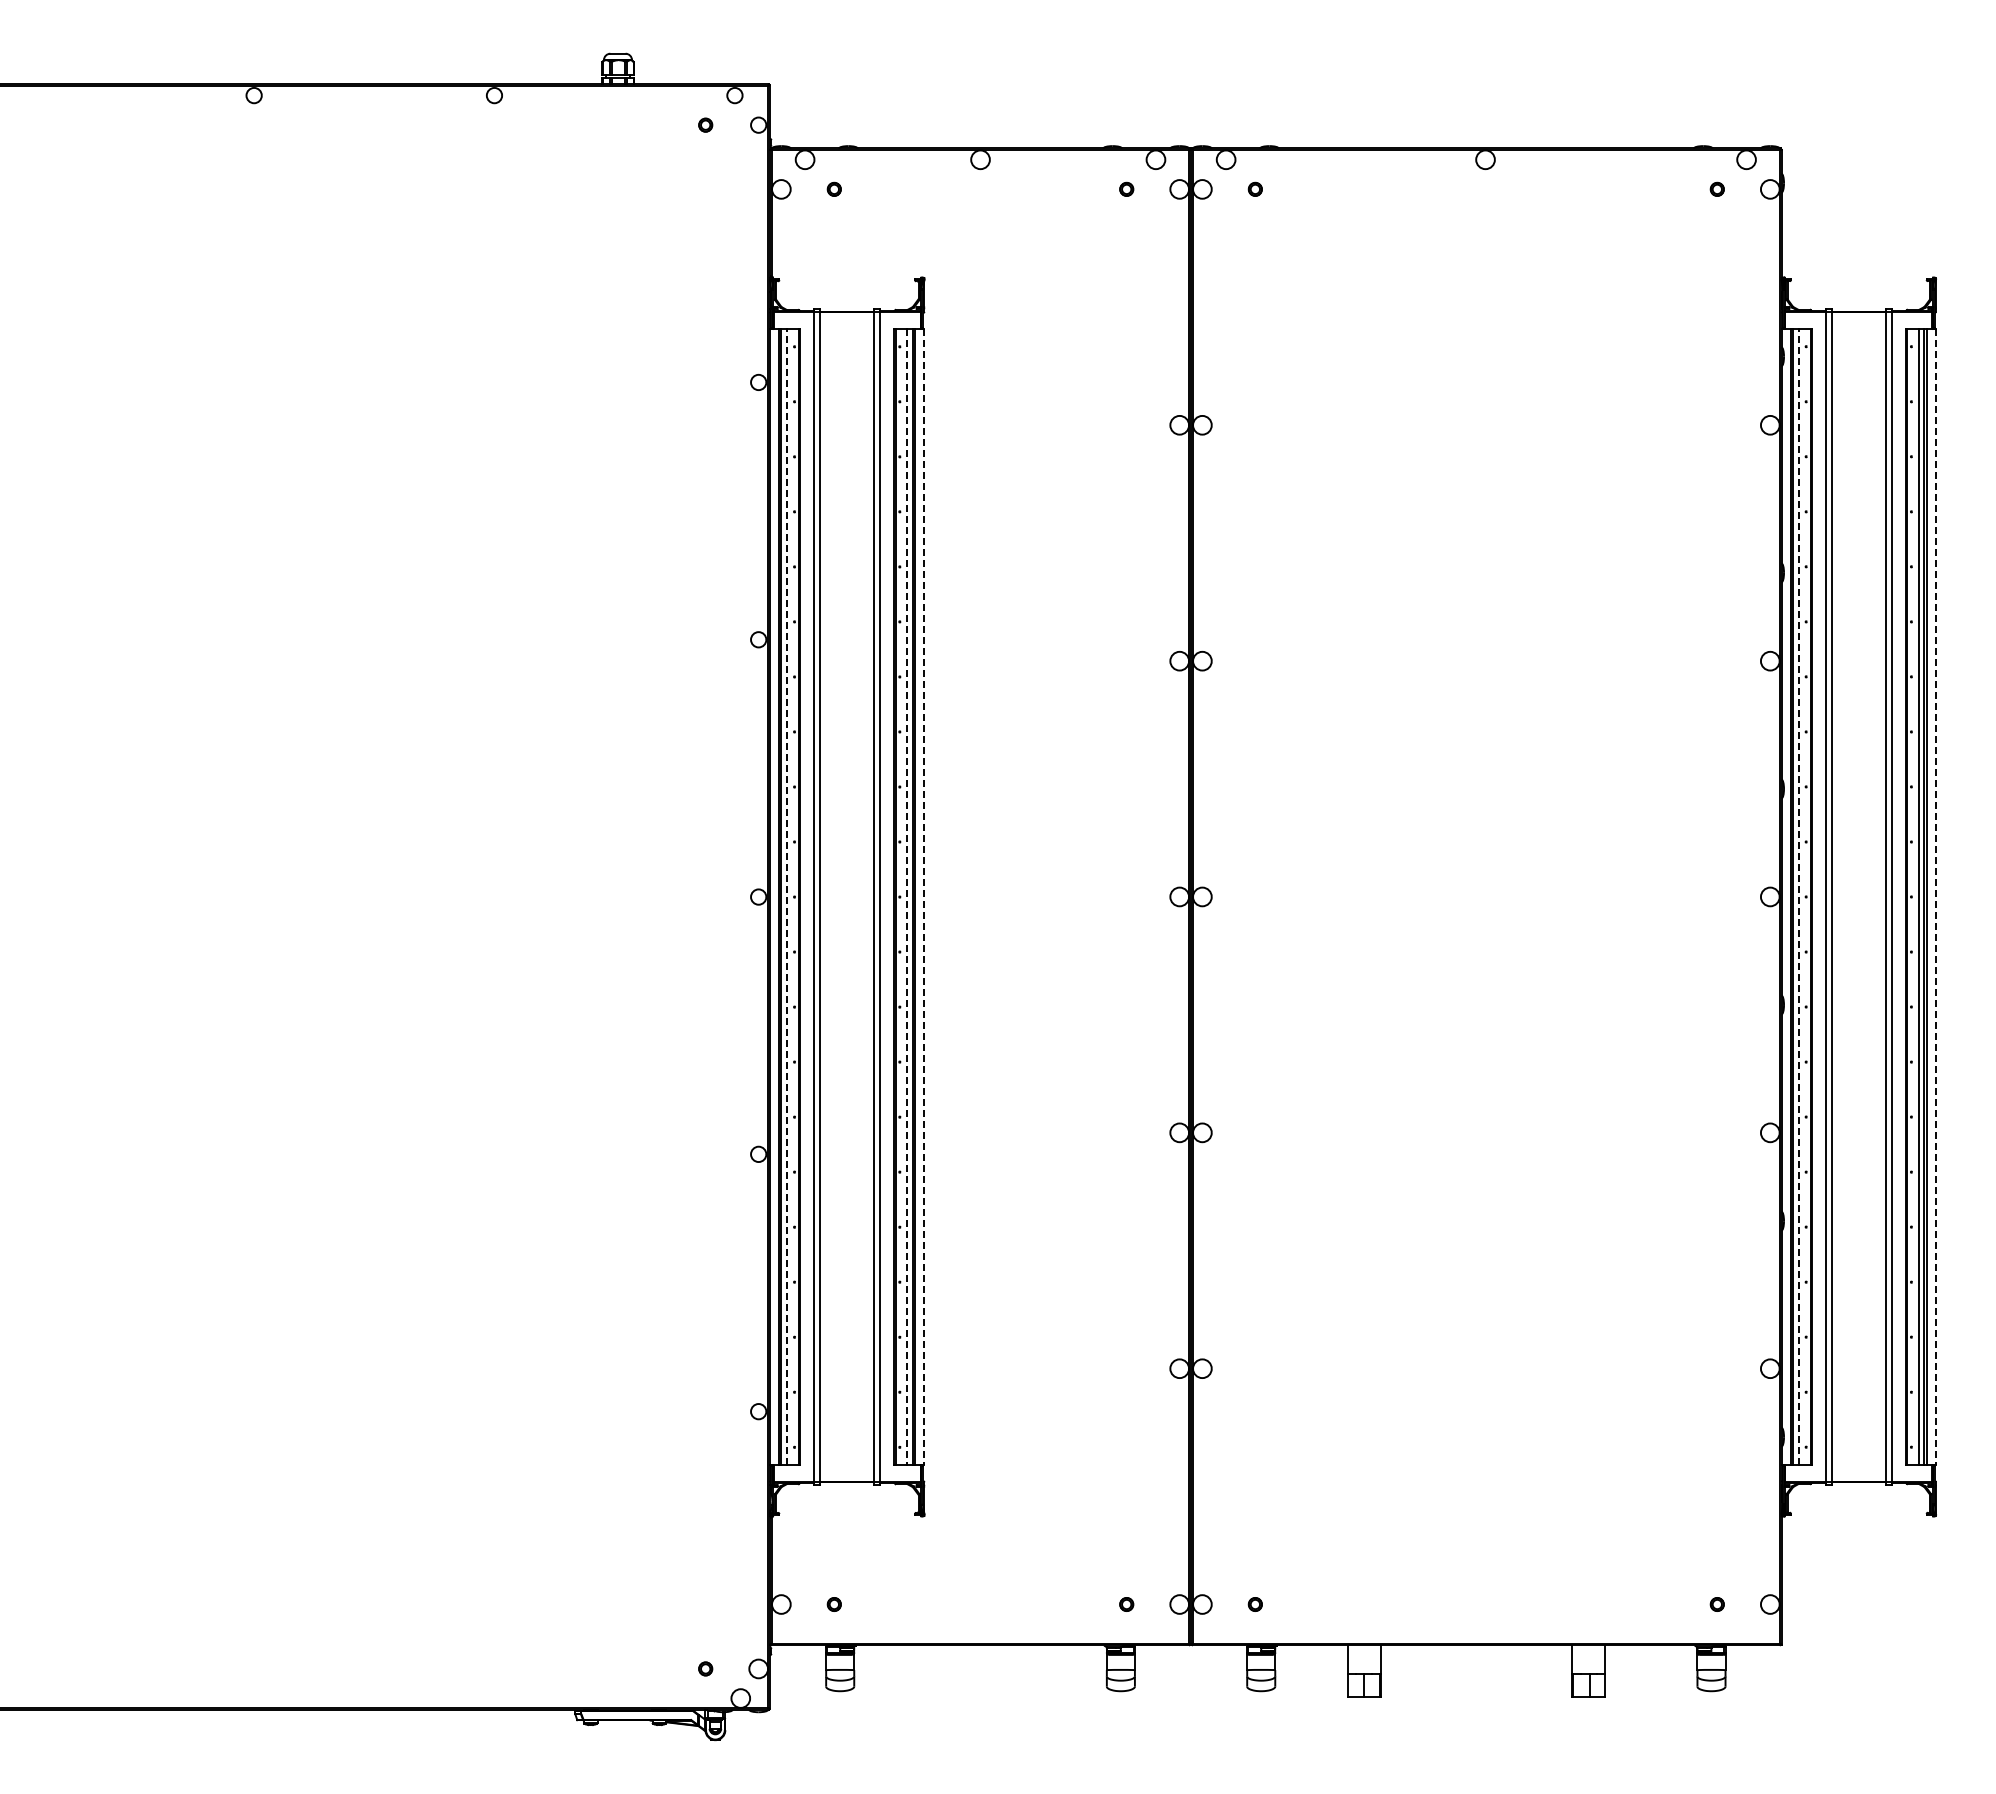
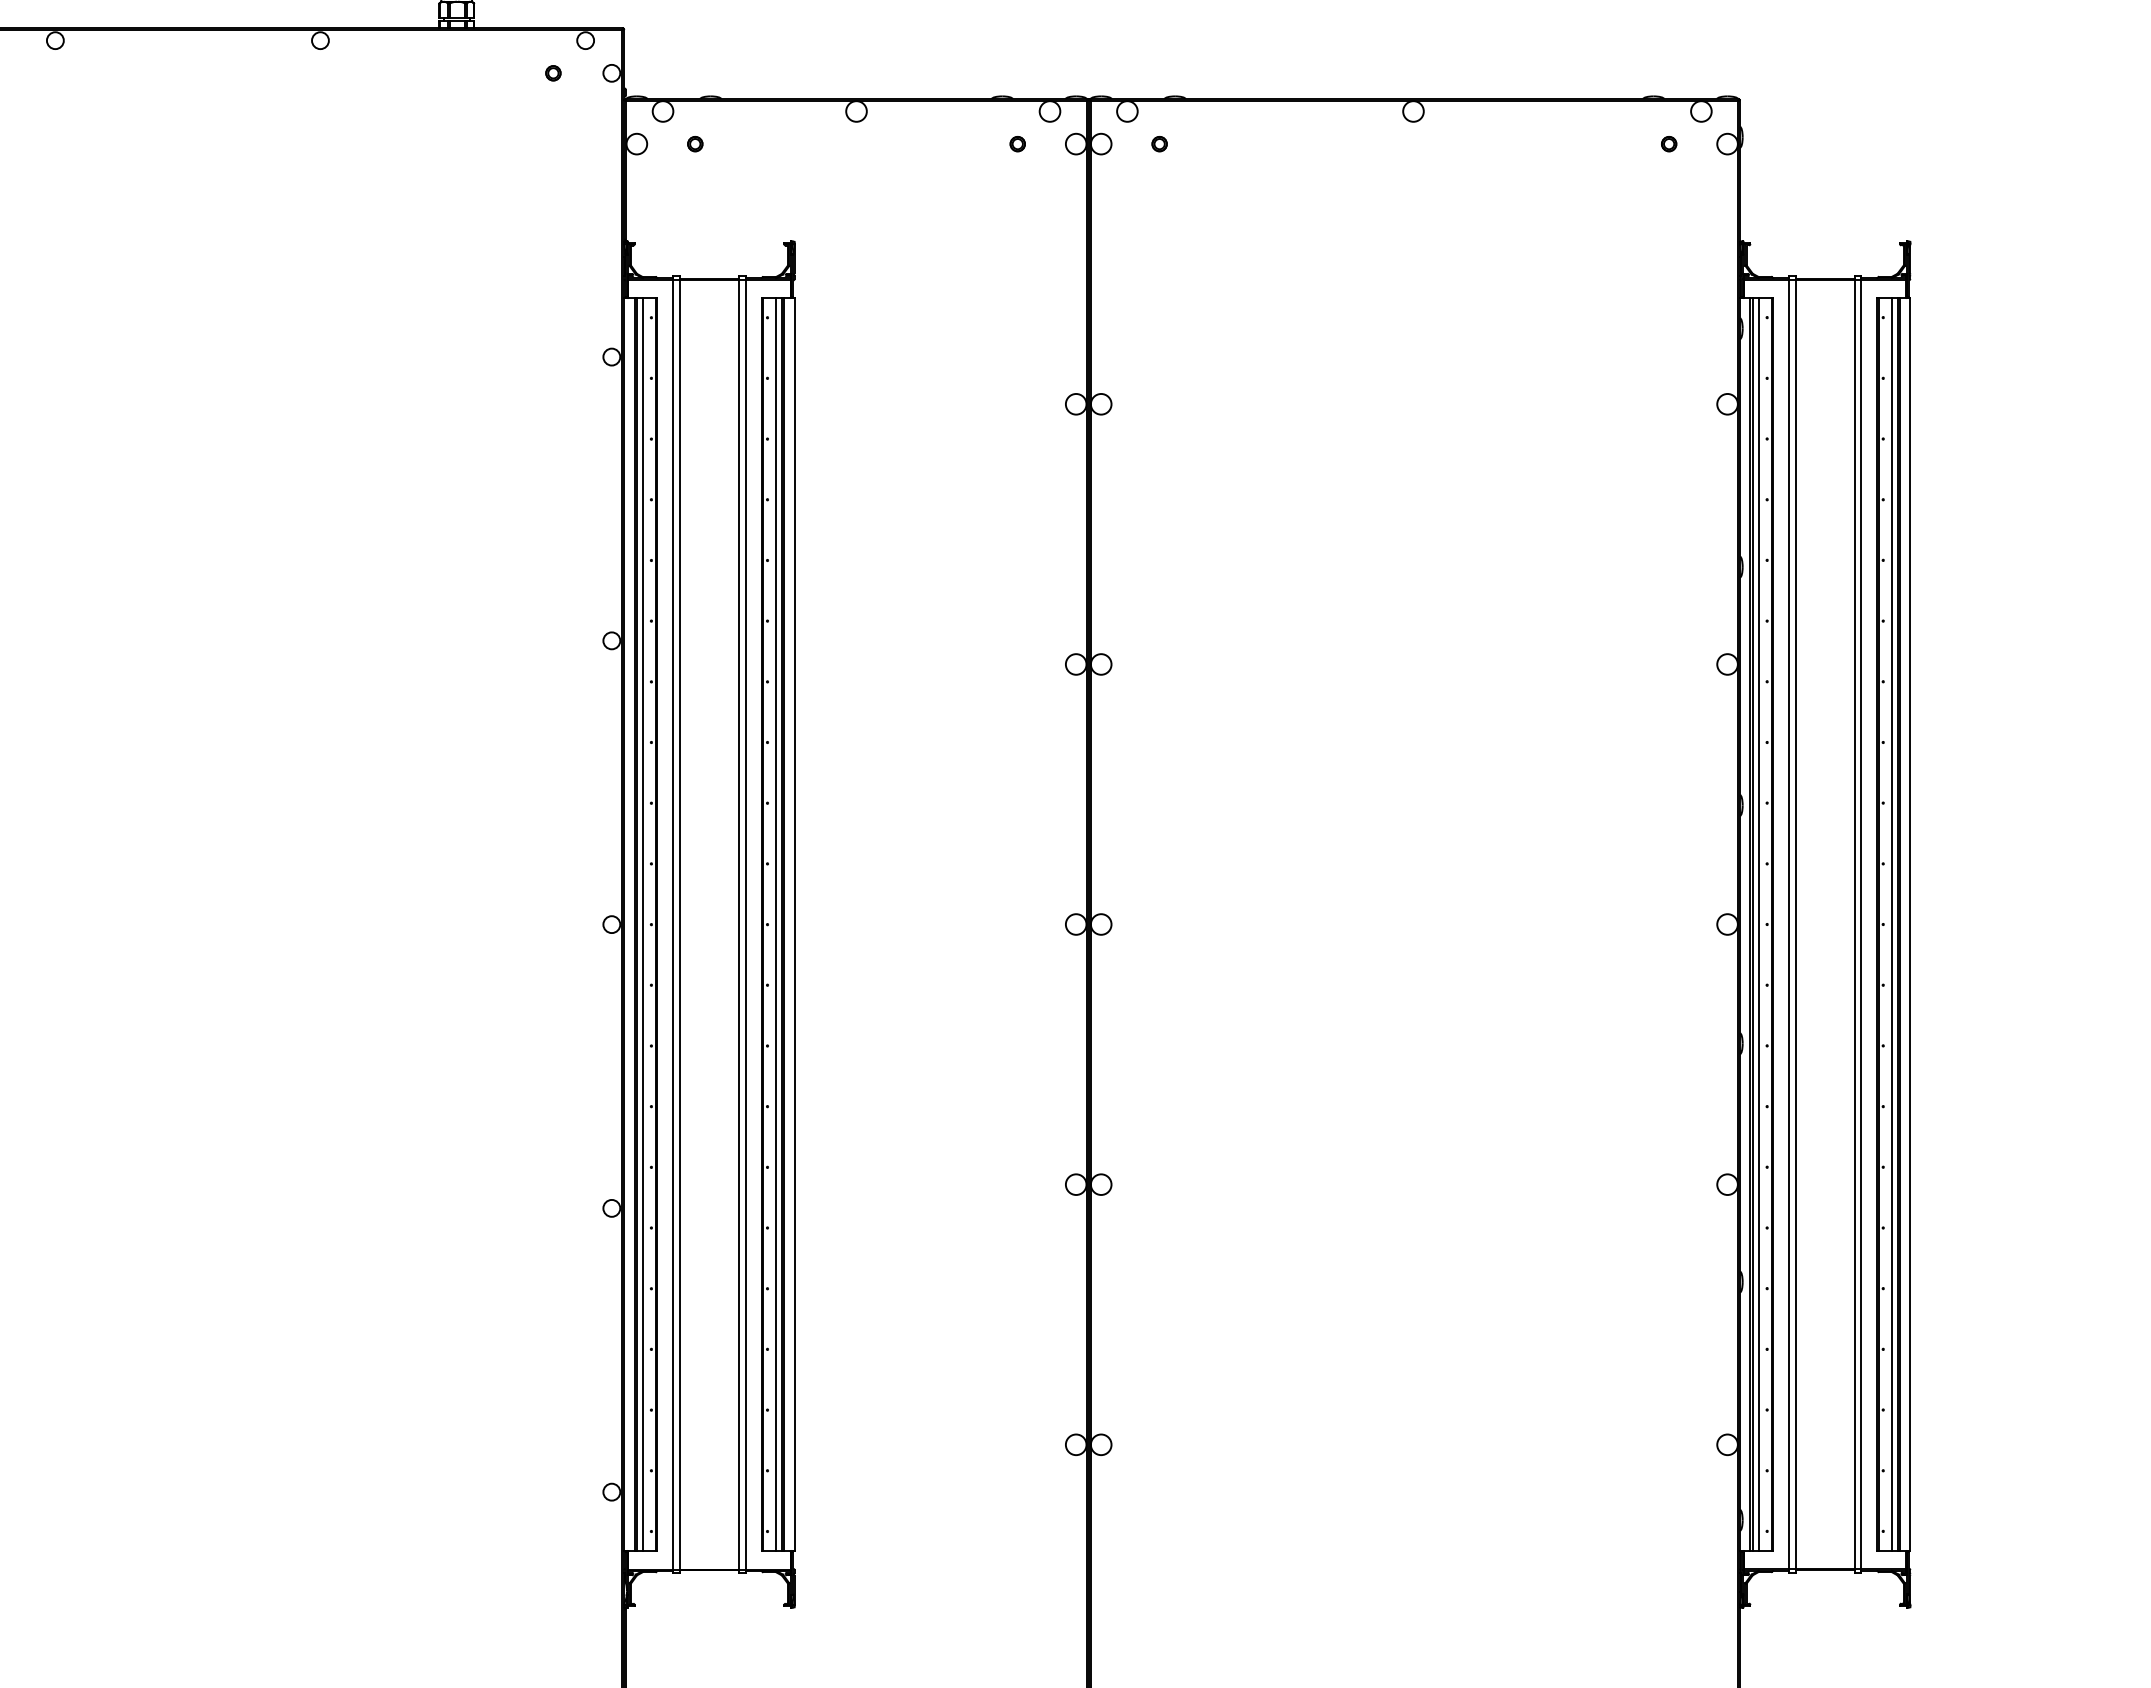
line: (1798, 896) -> (1758, 923), dashed -> solid
line: (1936, 896) -> (1910, 923), dashed -> solid
line: (786, 897) -> (642, 925), dashed -> solid
line: (907, 897) -> (775, 925), dashed -> solid
line: (924, 897) -> (794, 925), dashed -> solid

